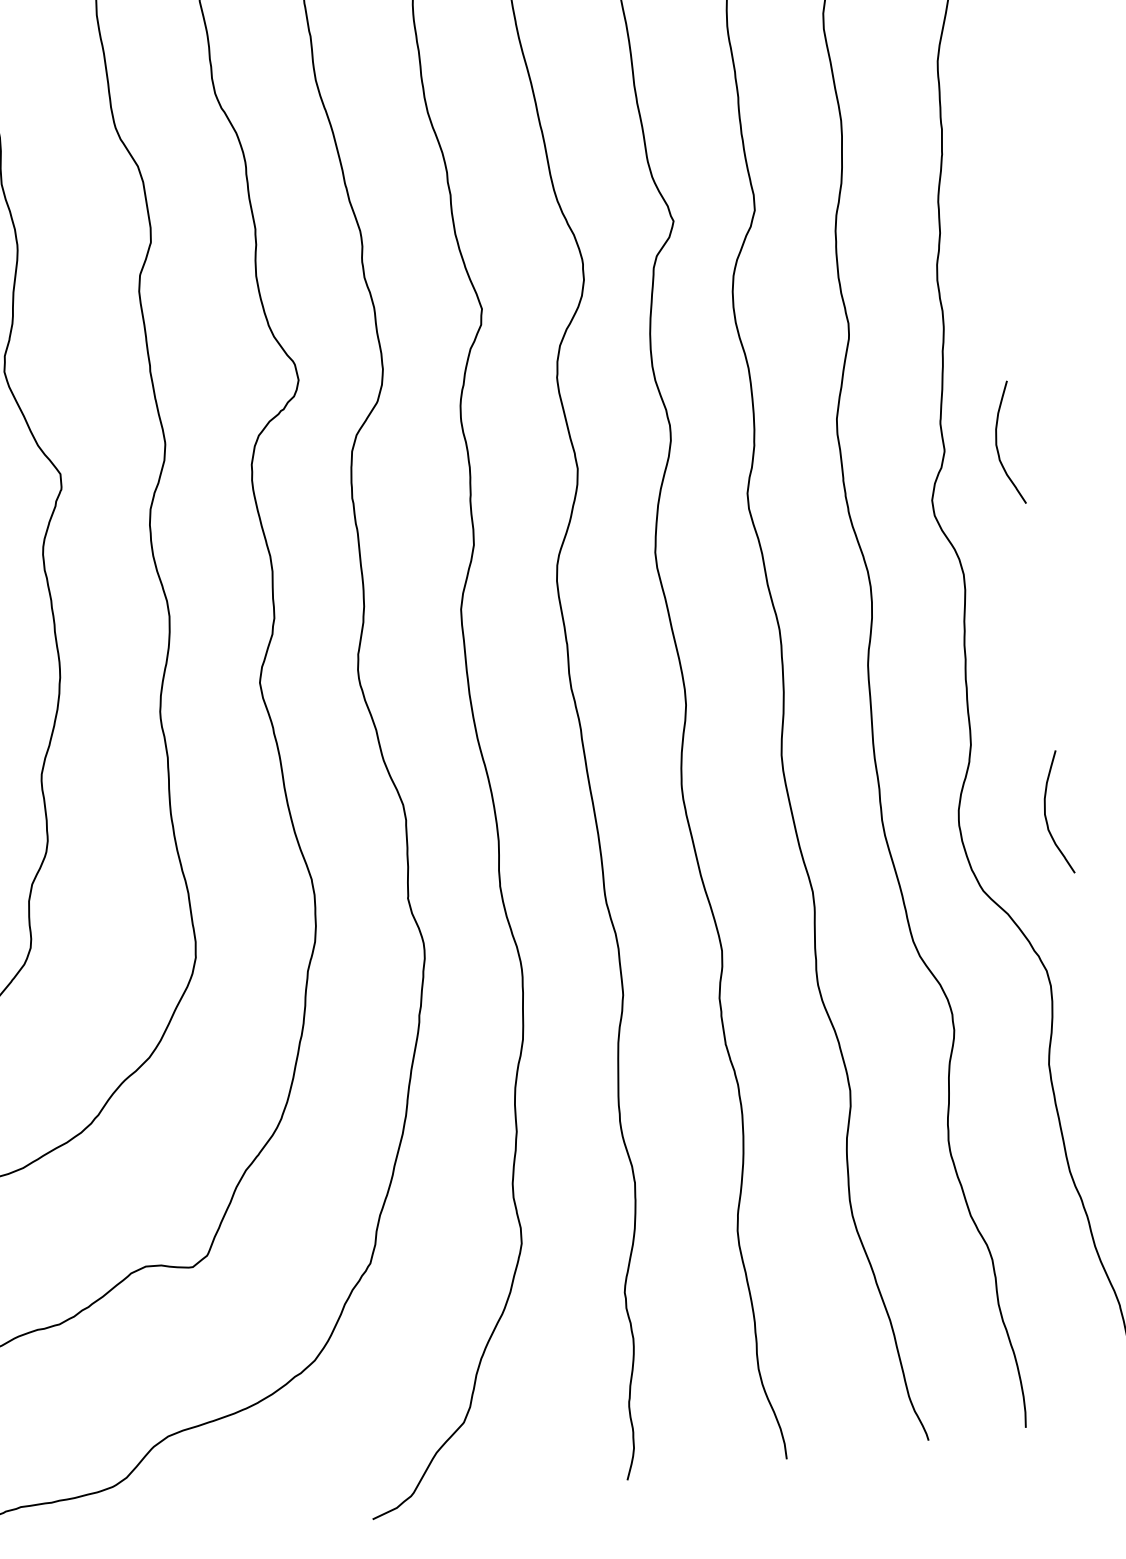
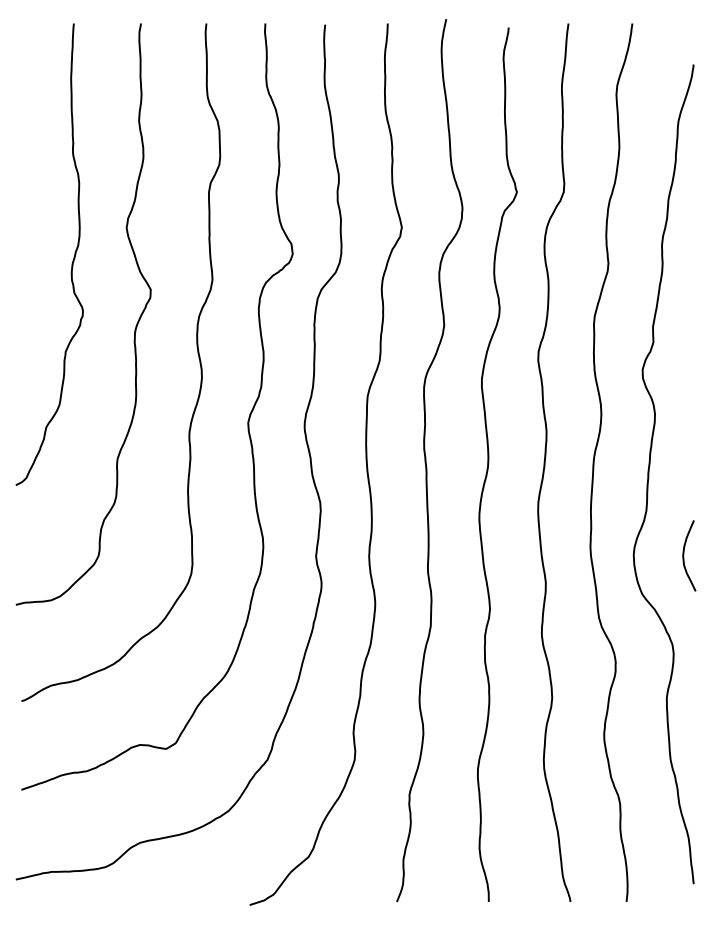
curve: (998, 443) -> (684, 342), removed

